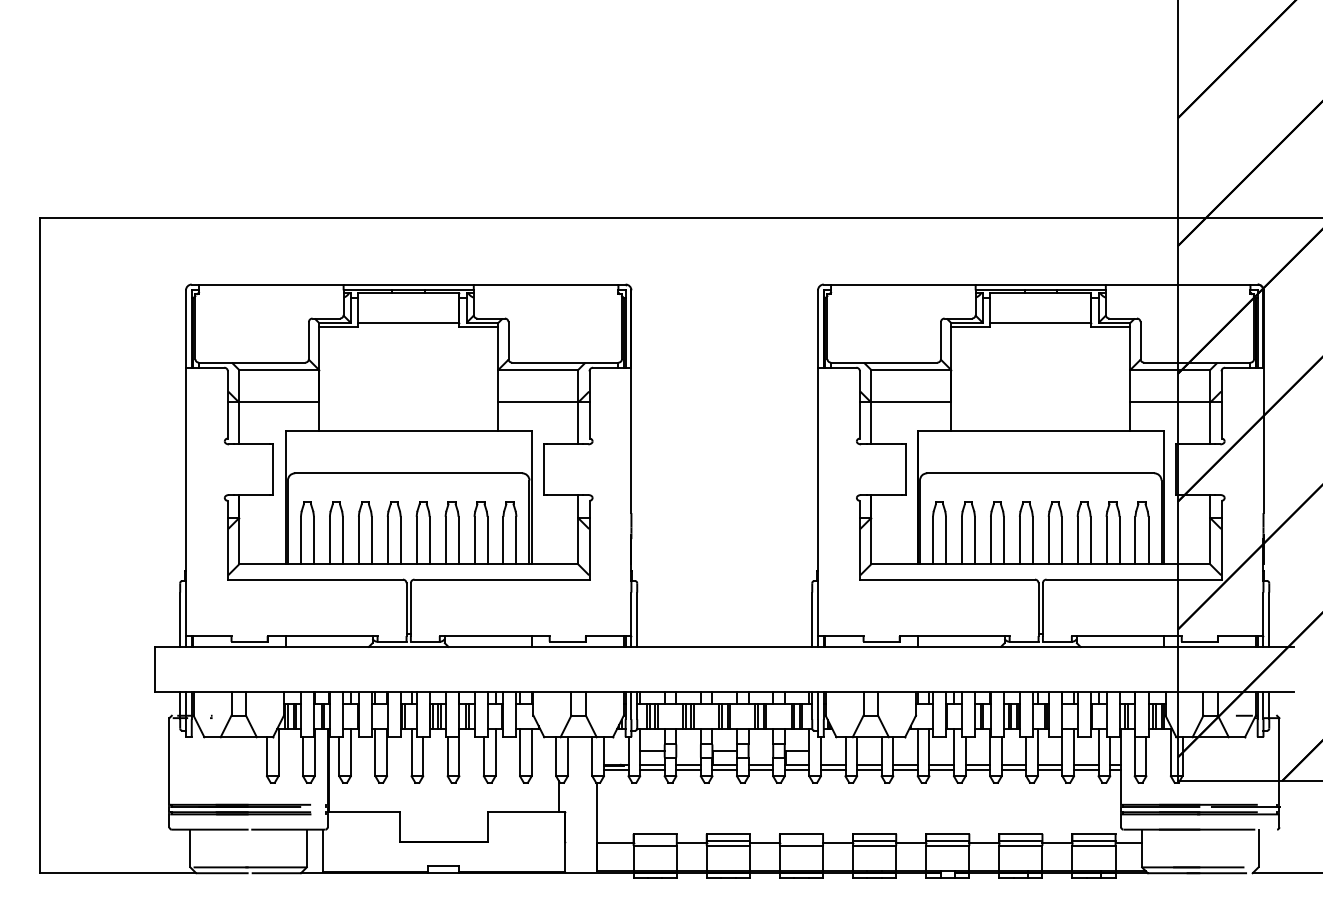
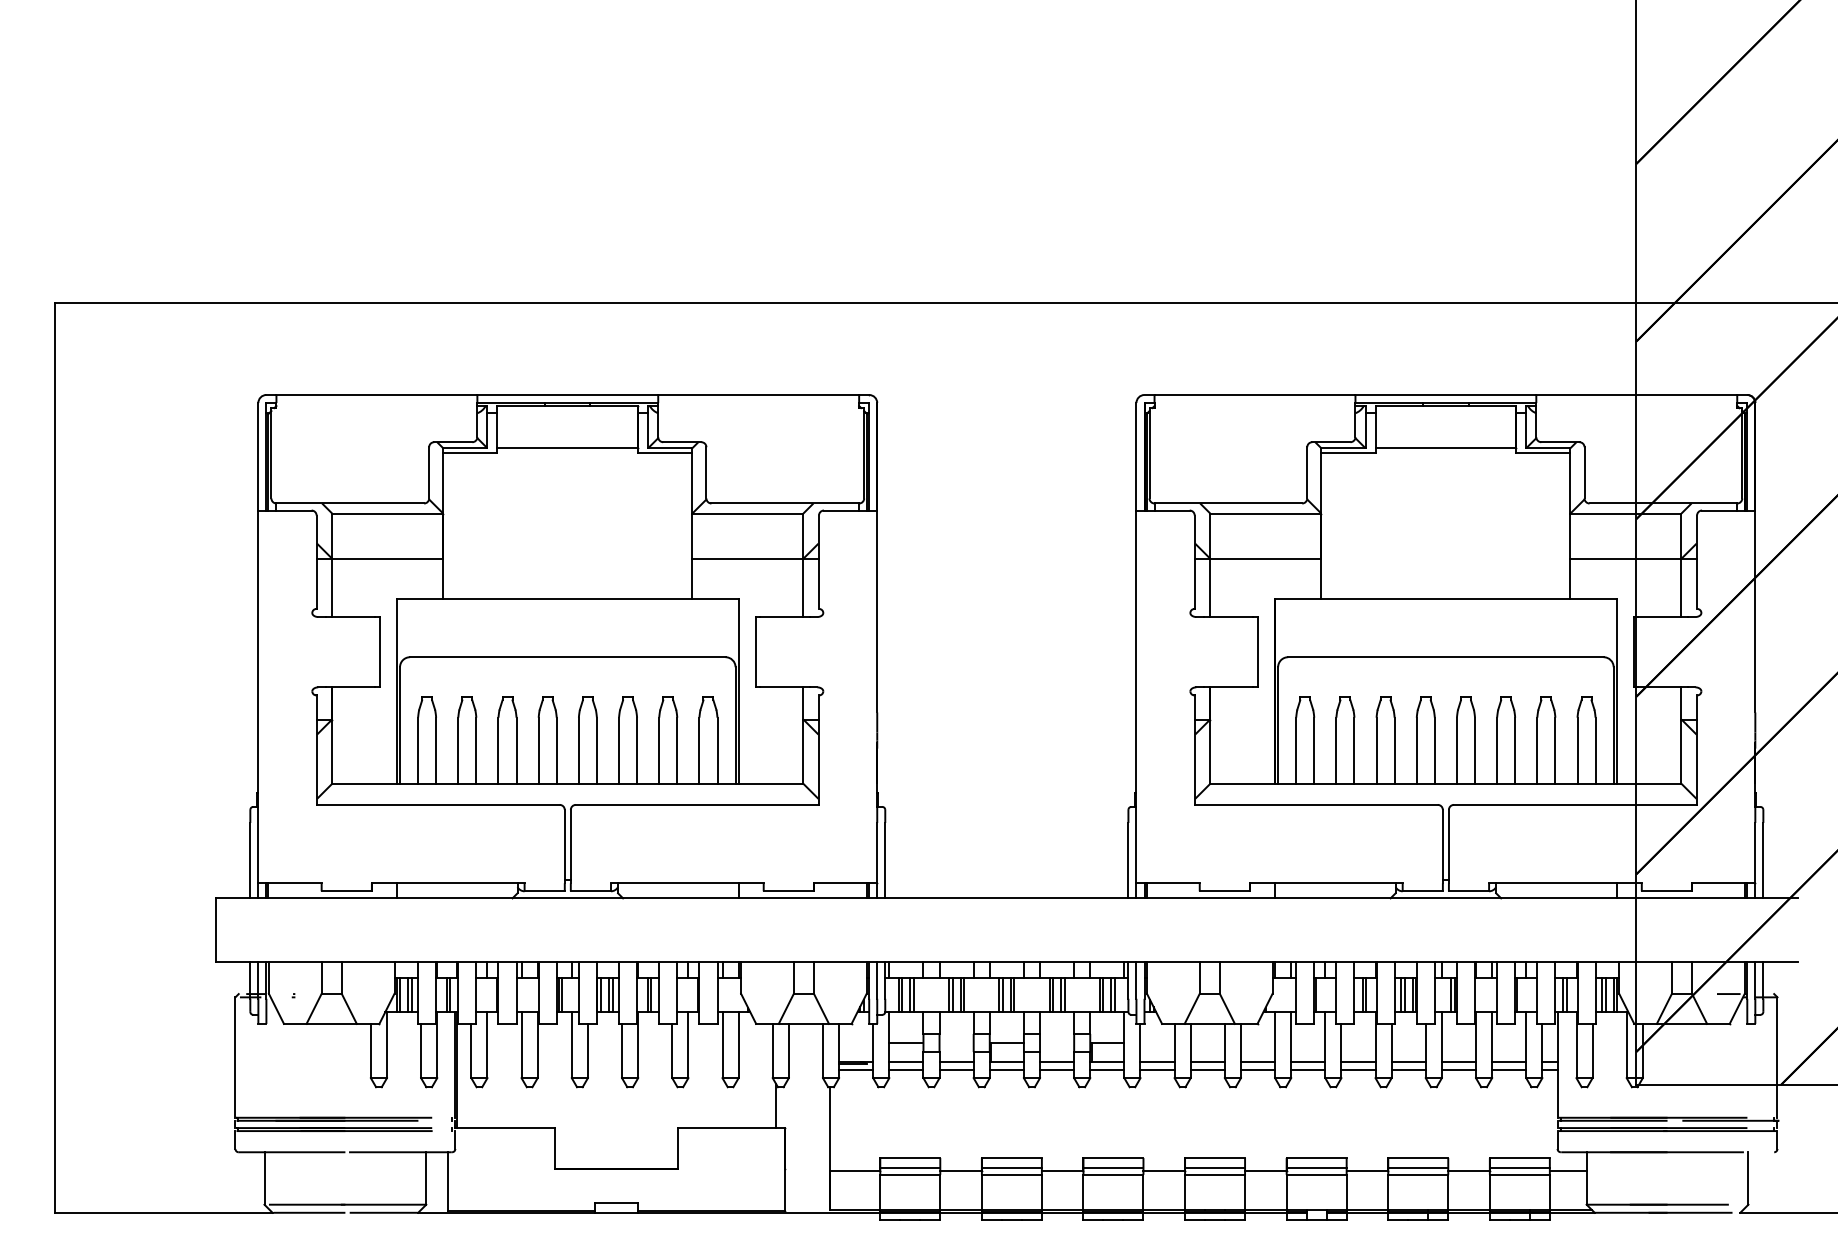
line: (655, 841) -> (910, 1168), added
line: (801, 841) -> (1113, 1168), added

